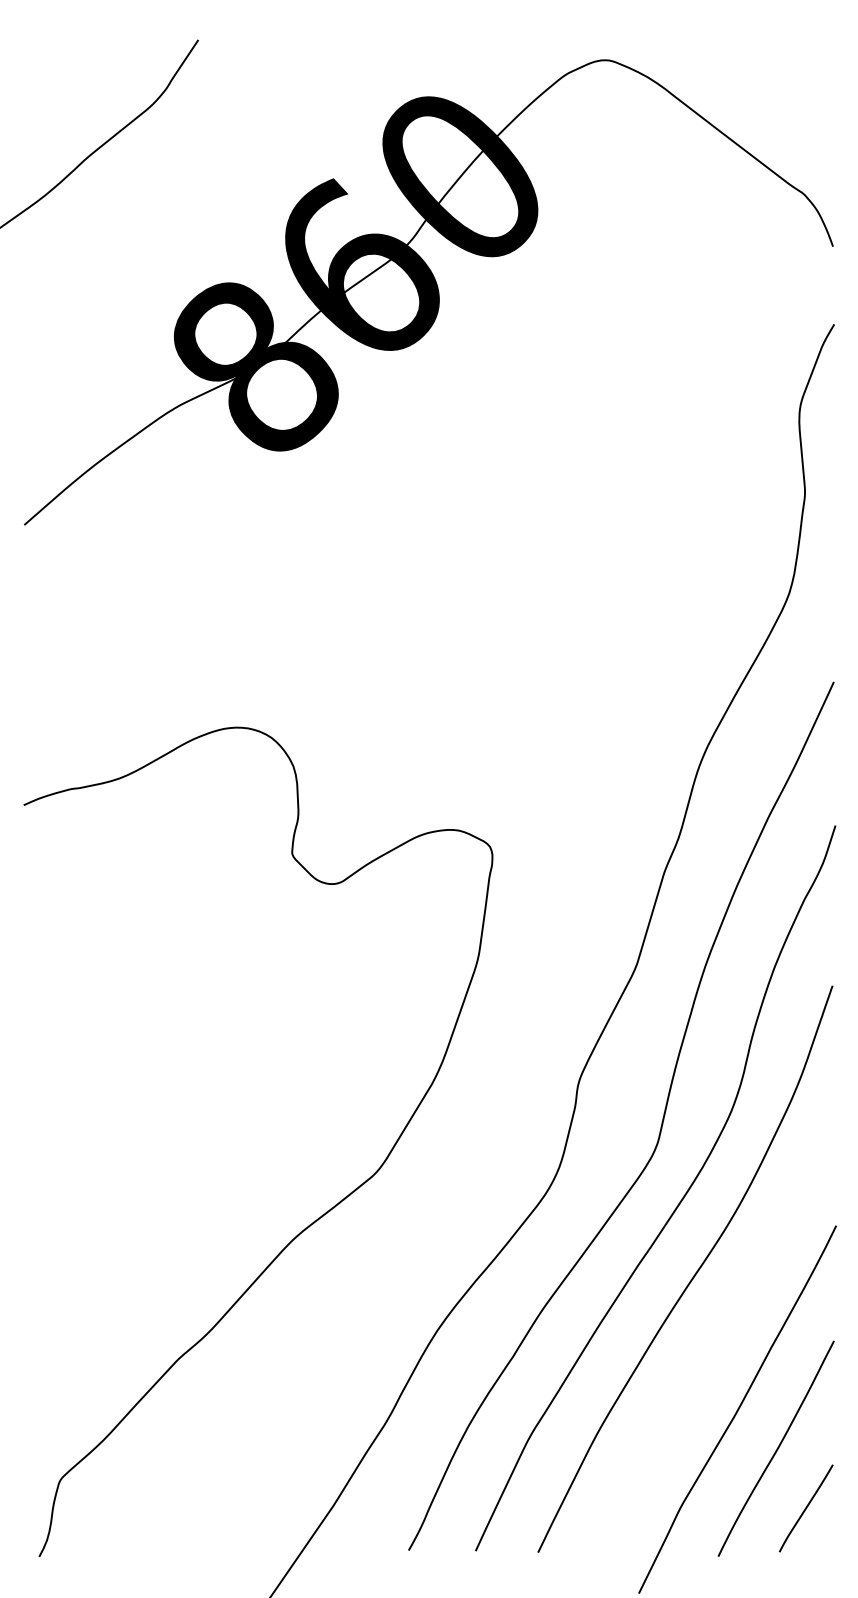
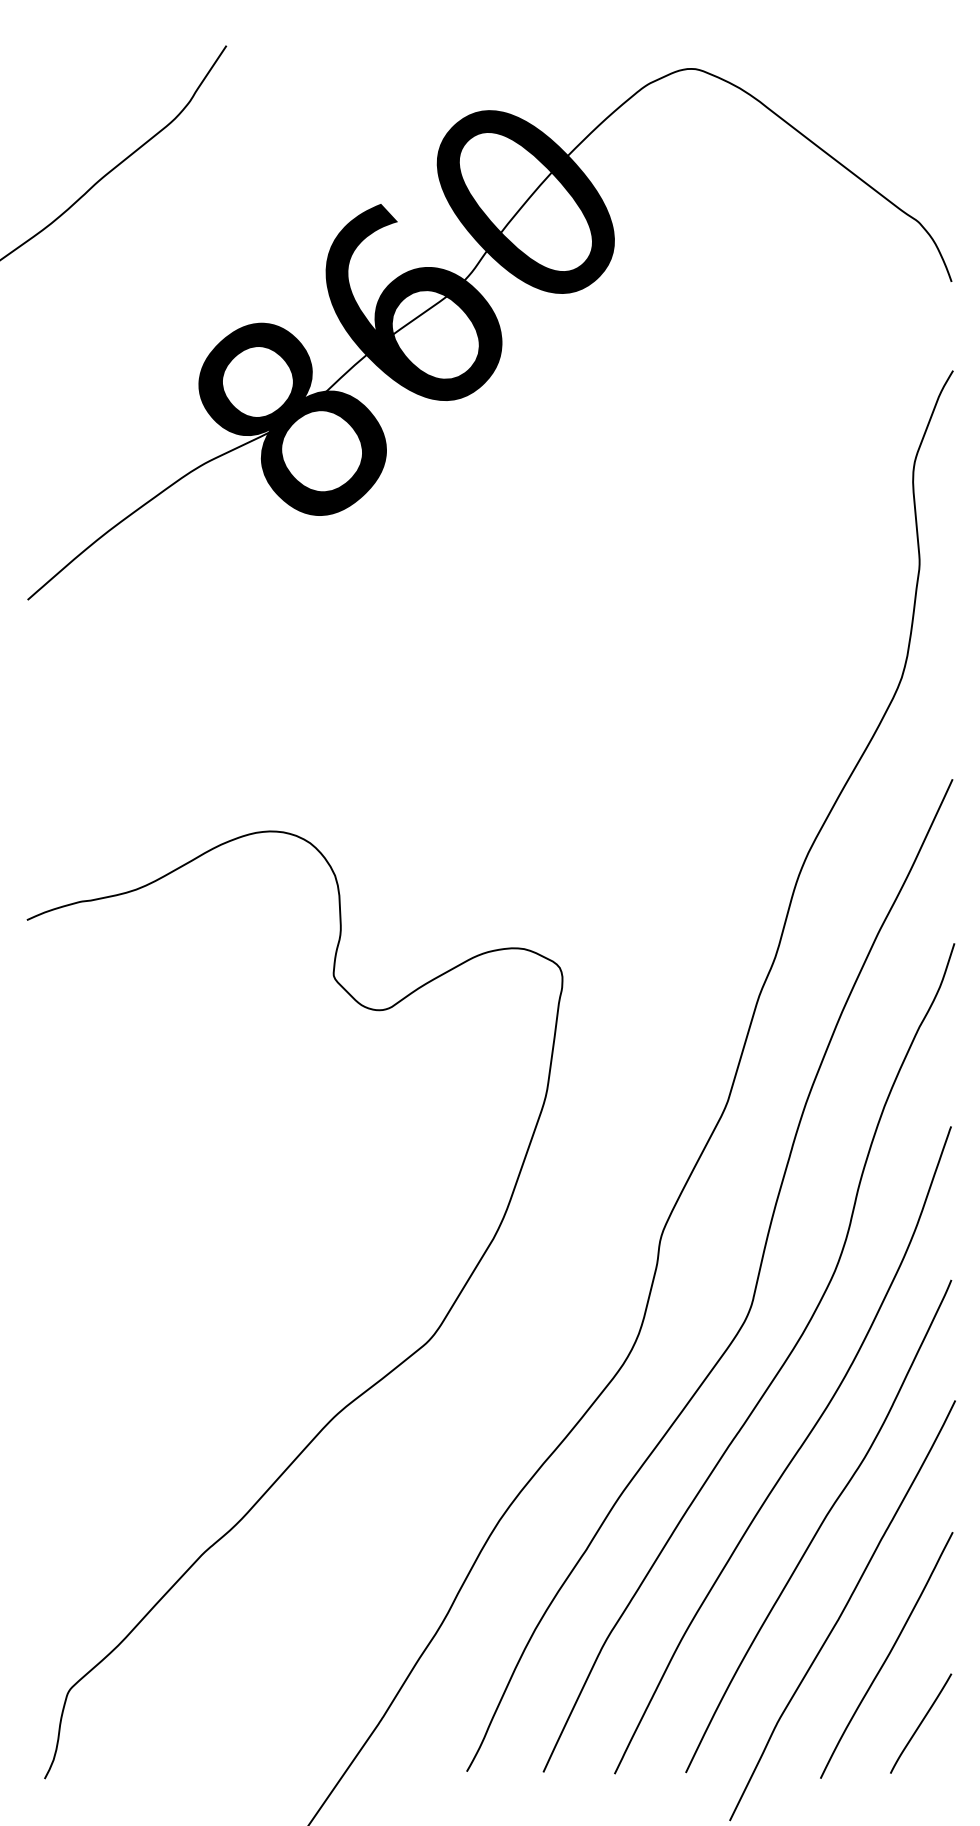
curve: (717, 1335) -> (819, 1526), added

